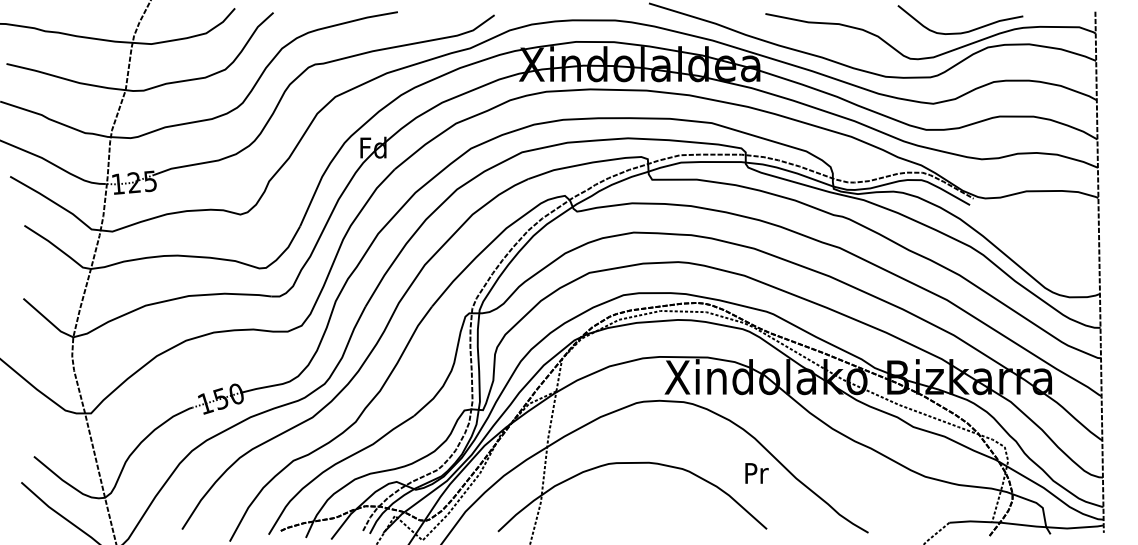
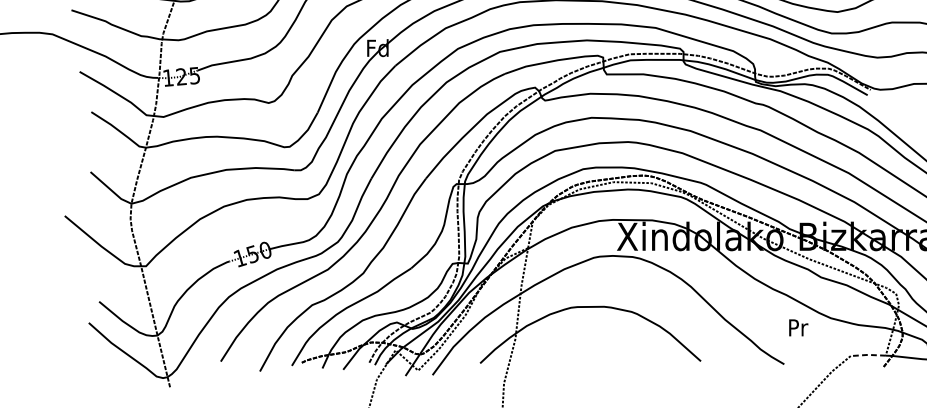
text: (756, 473) -> (798, 327), moved
line: (970, 521) -> (868, 355), solid -> dashed

